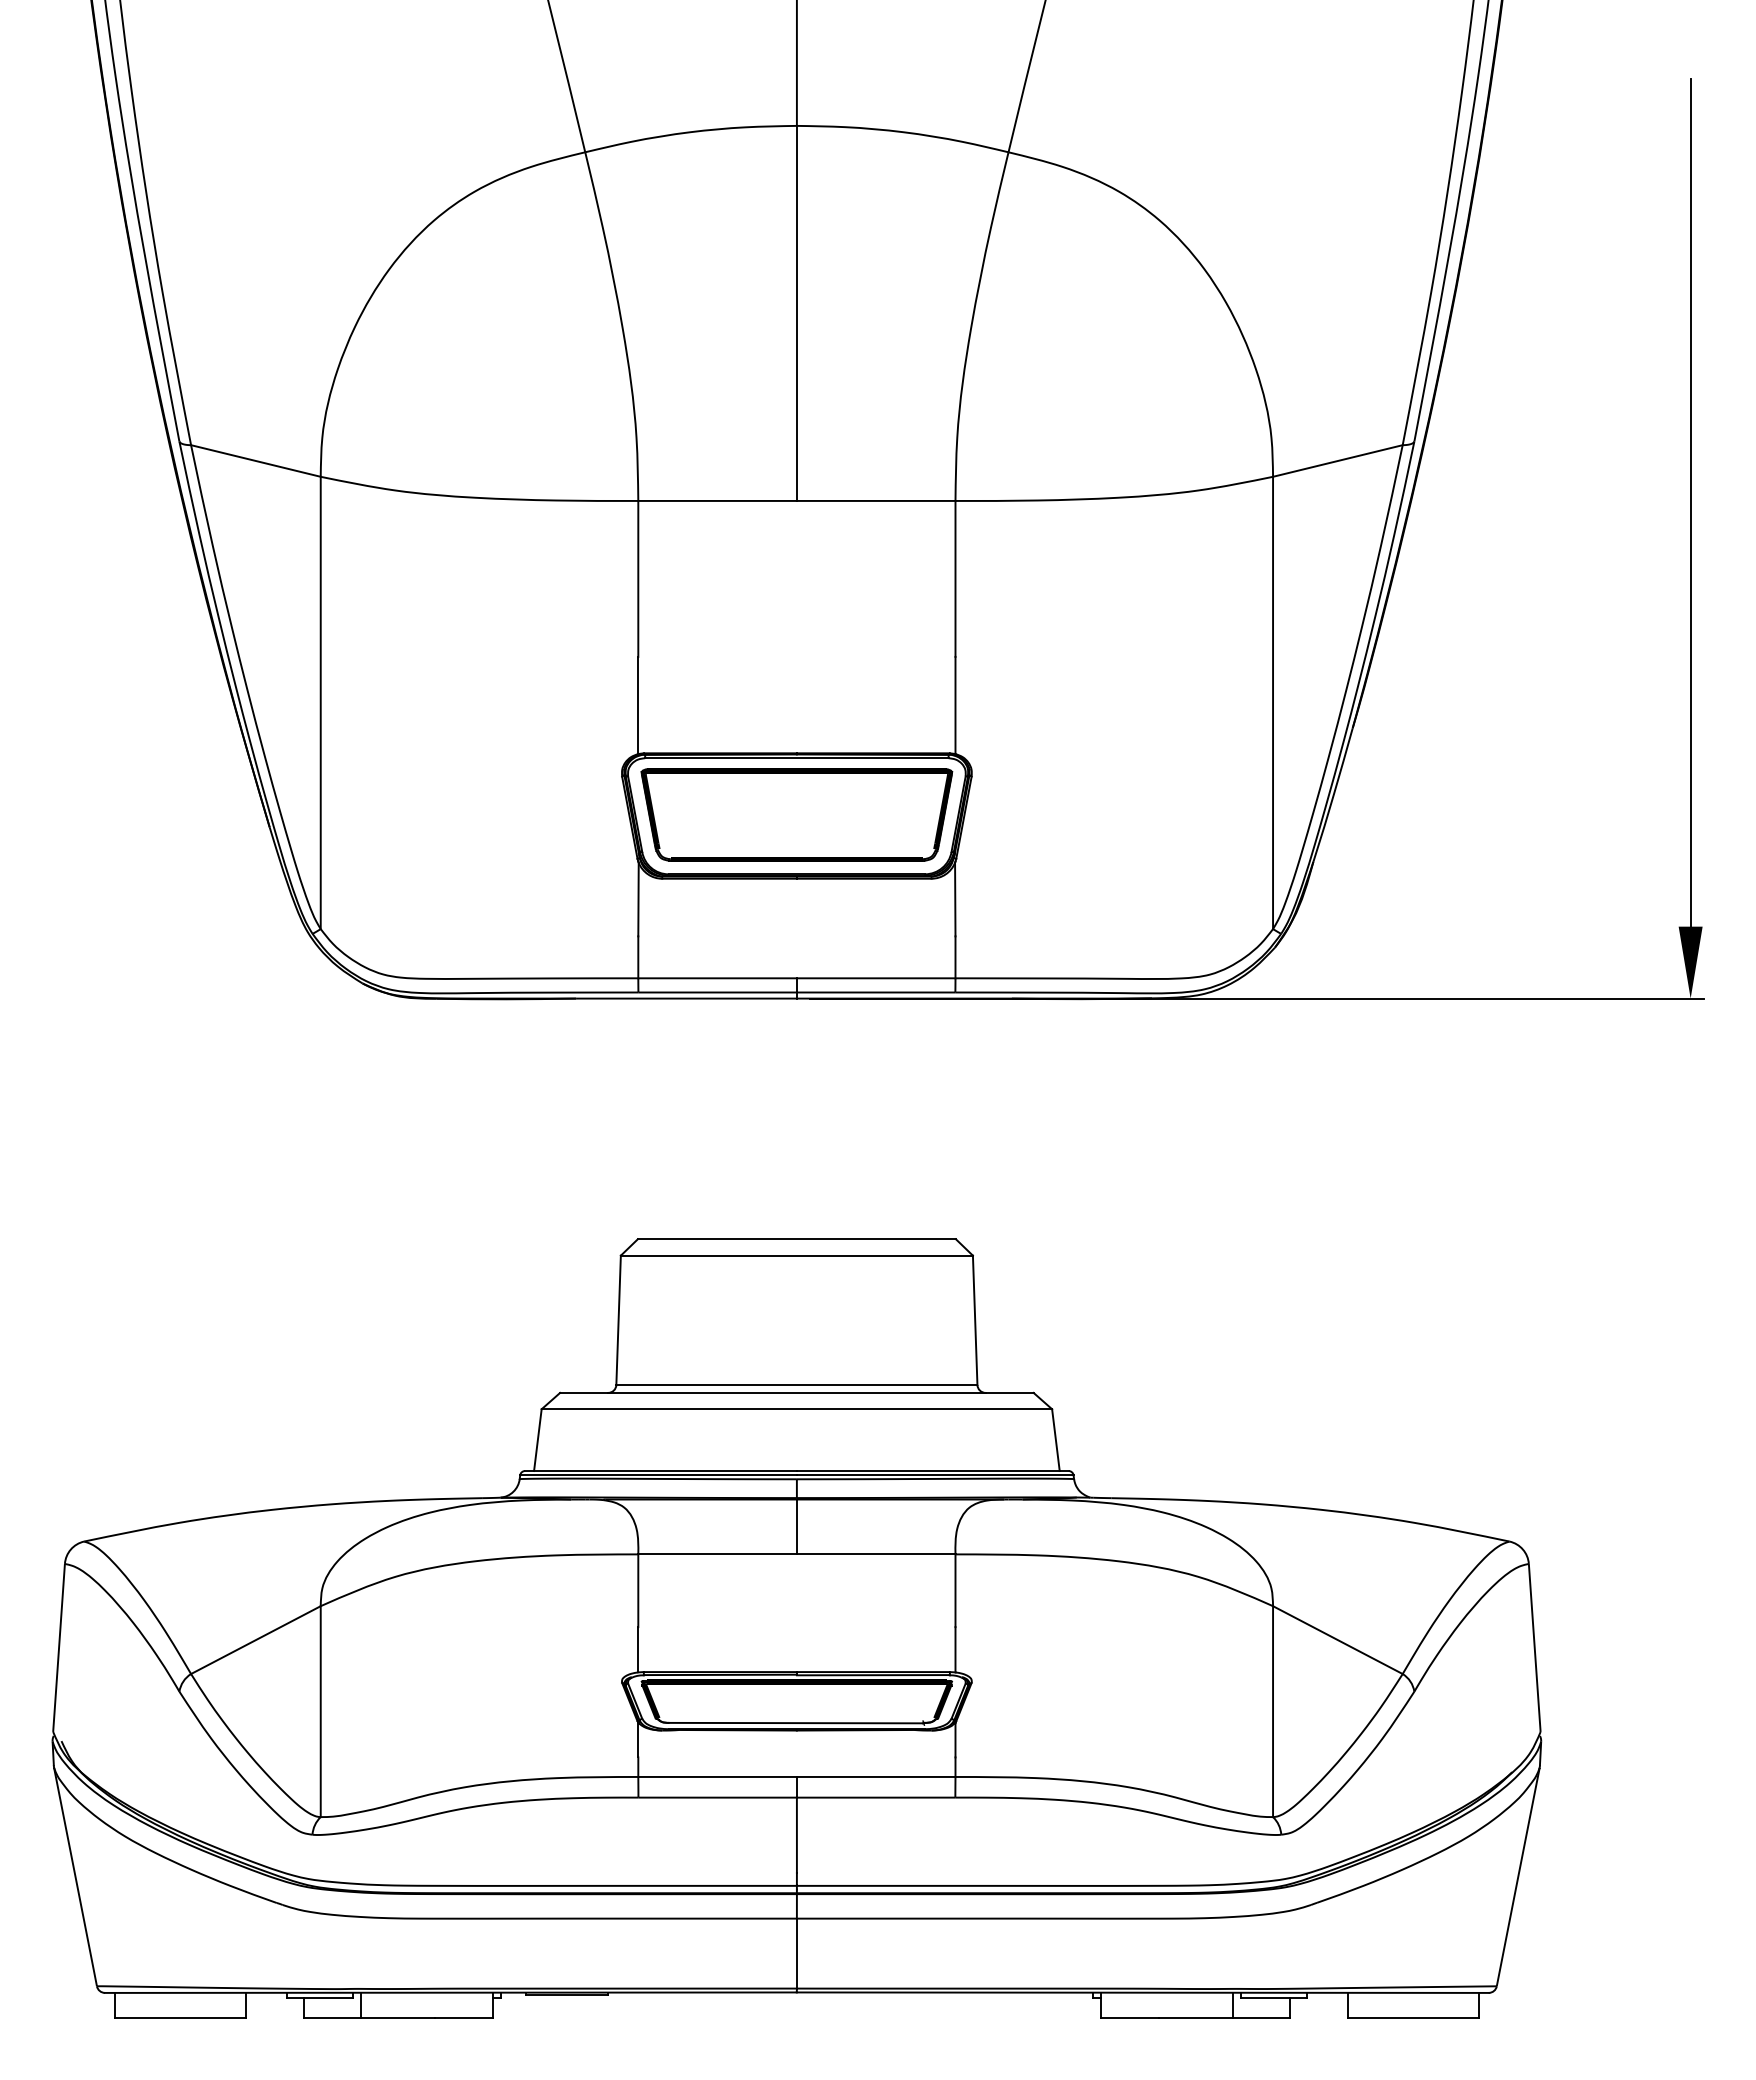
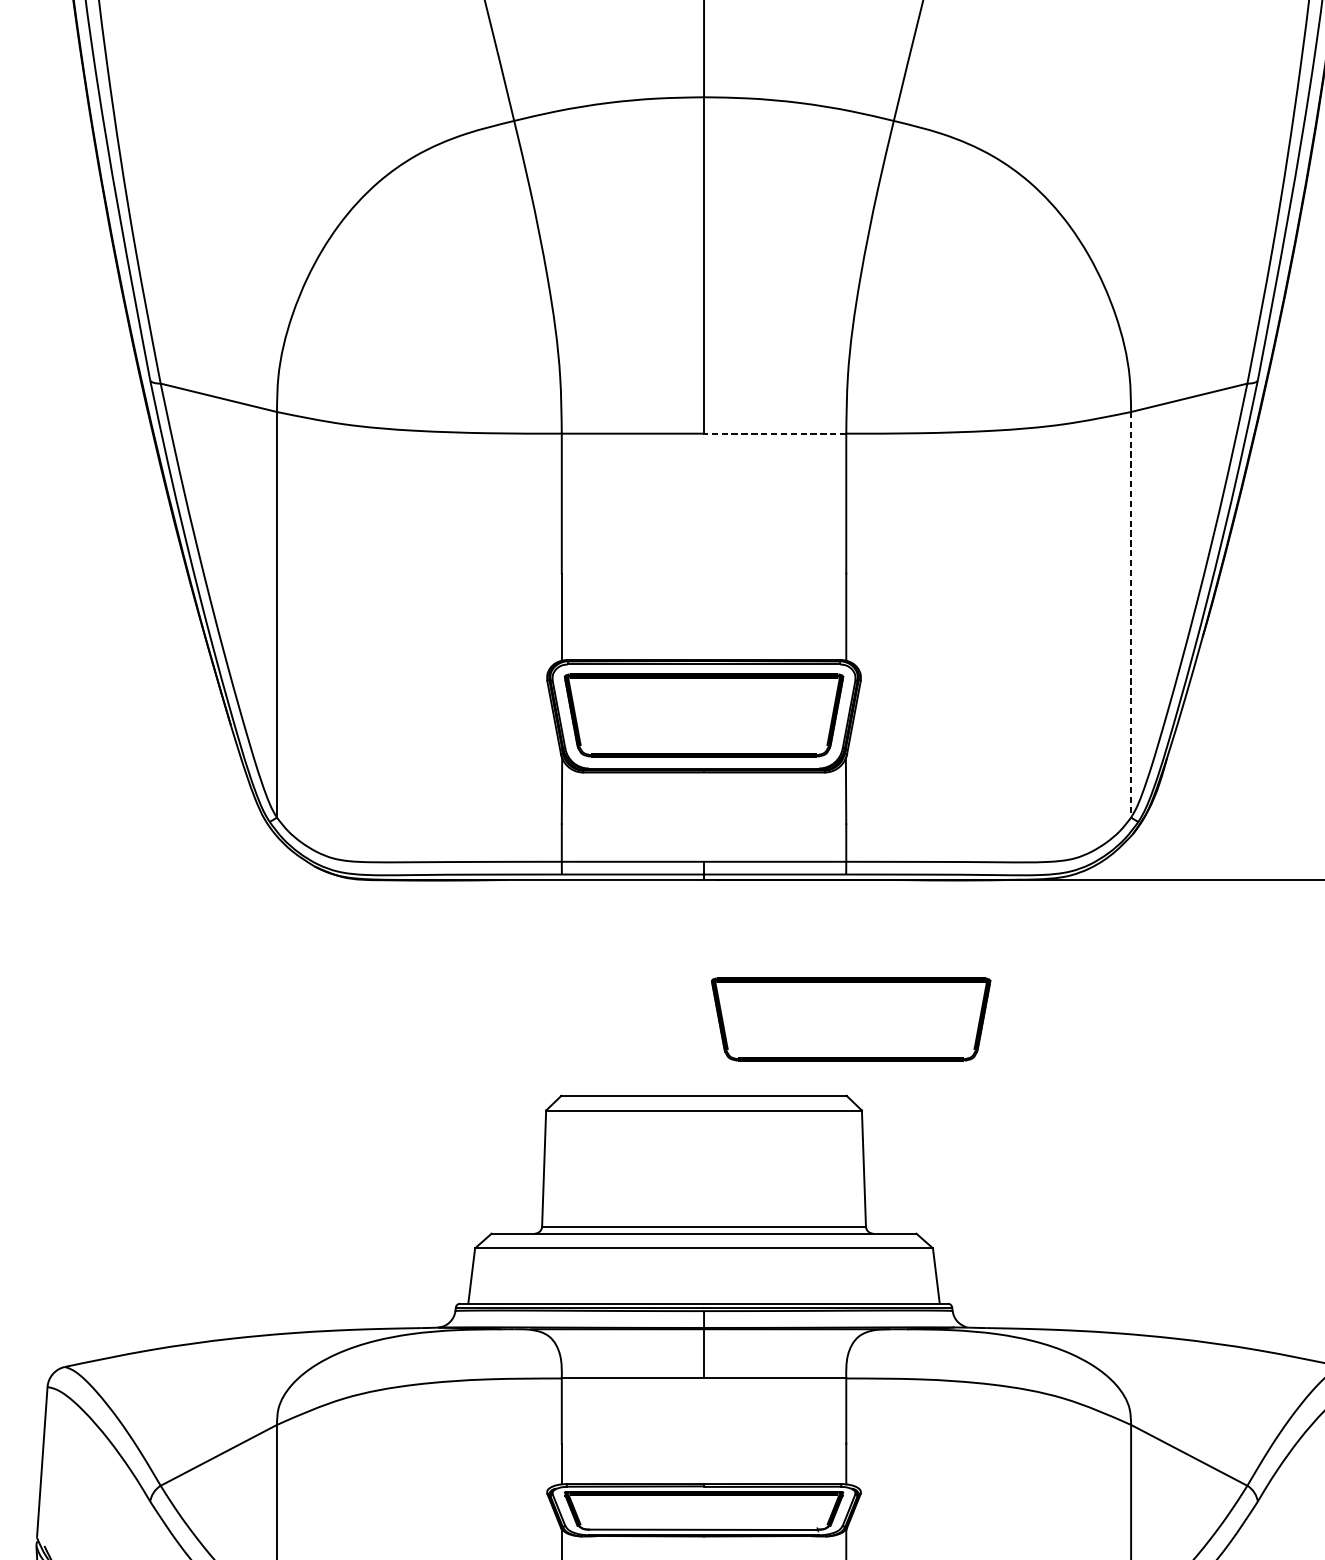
line: (875, 500) -> (774, 433), solid -> dashed
line: (1273, 703) -> (1131, 615), solid -> dashed
part: (960, 1153) -> (850, 1018), added

